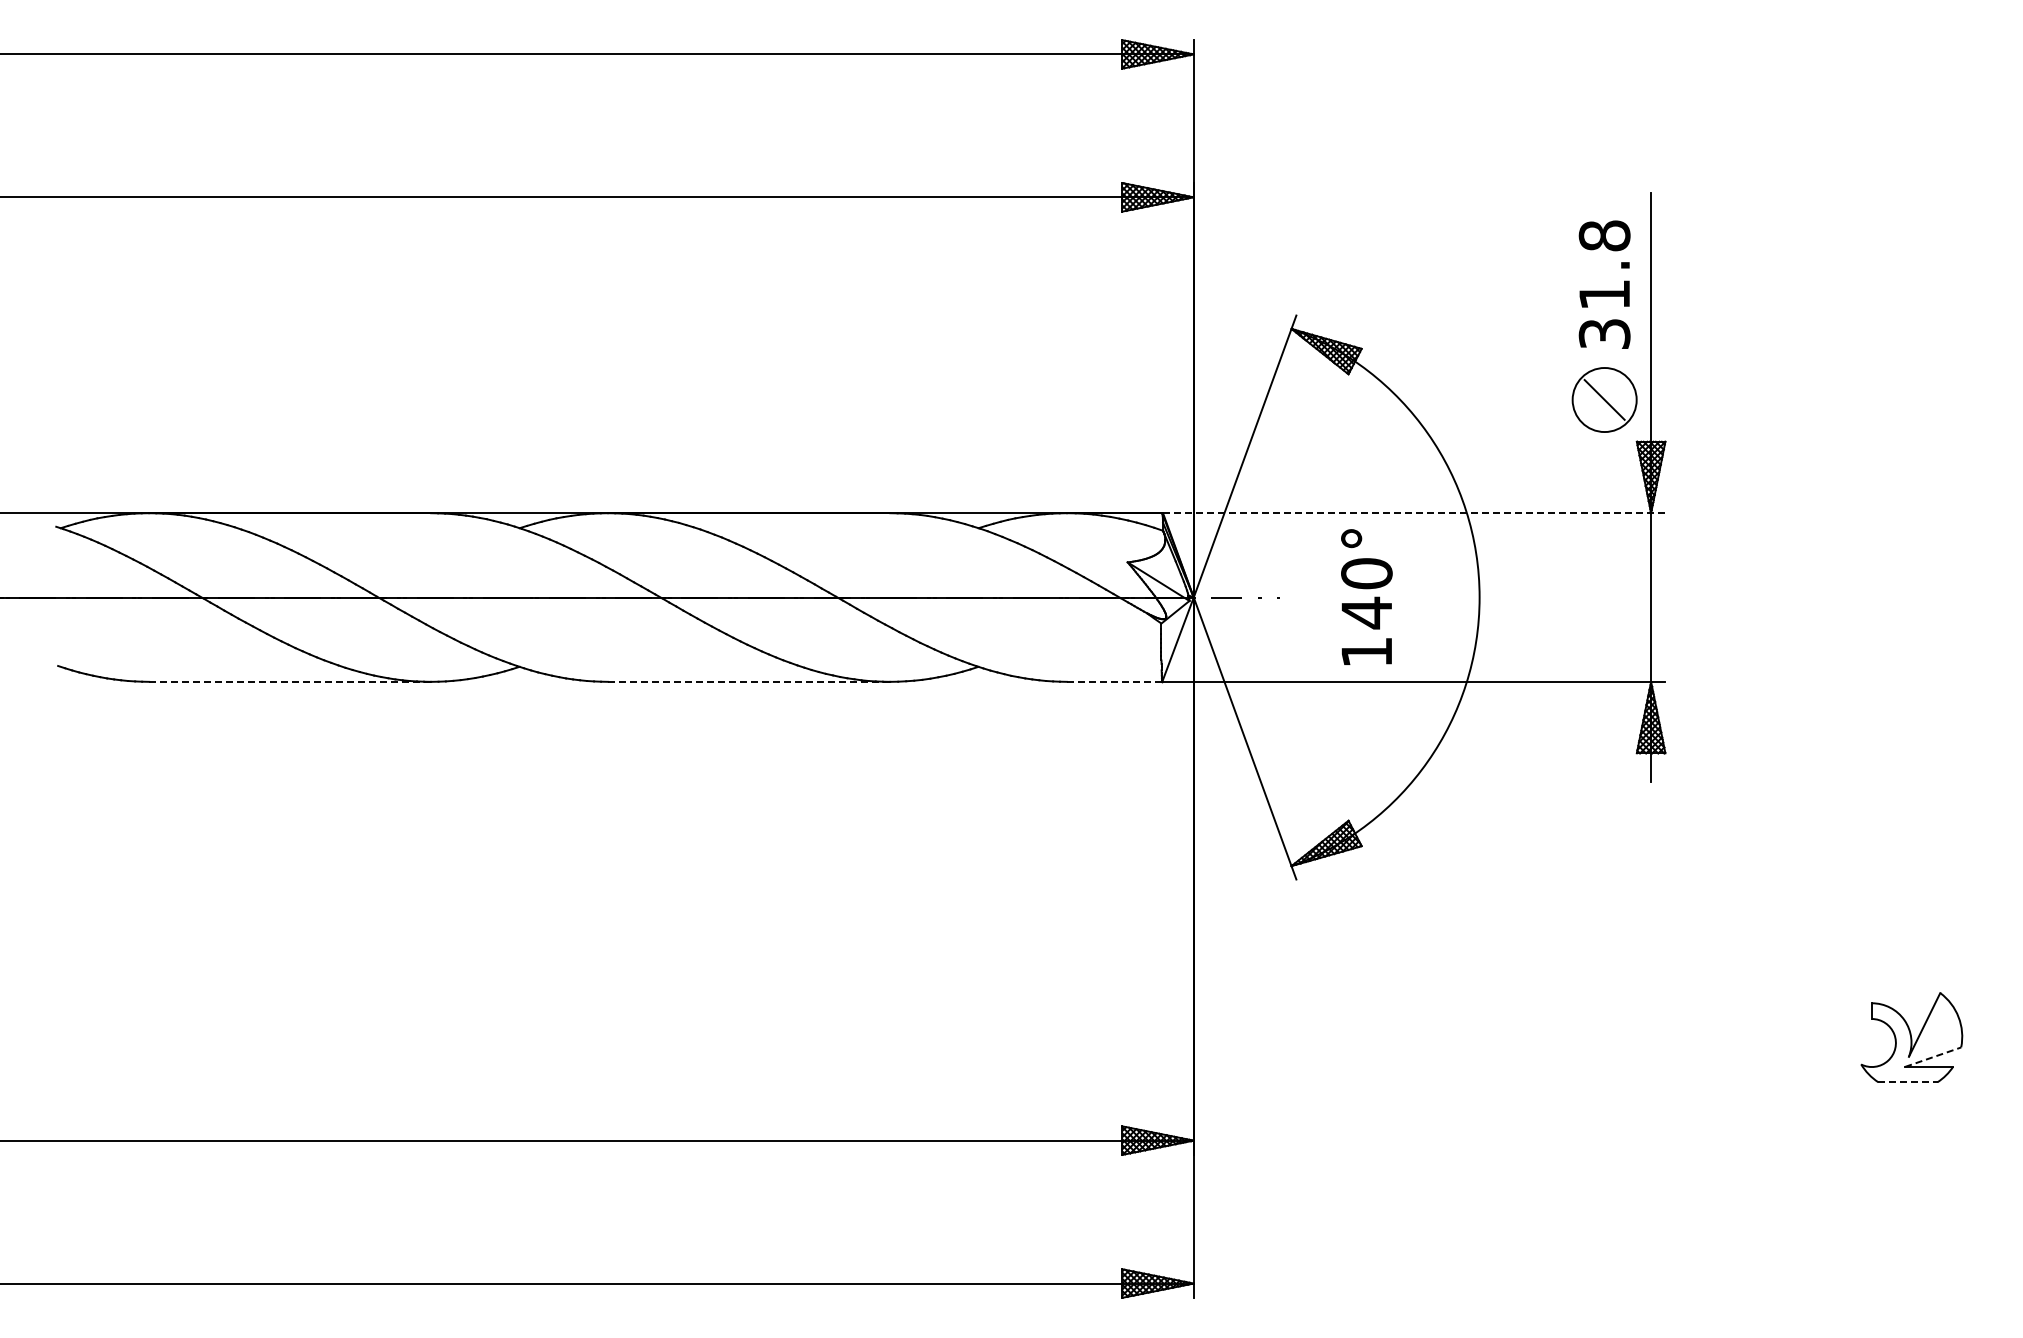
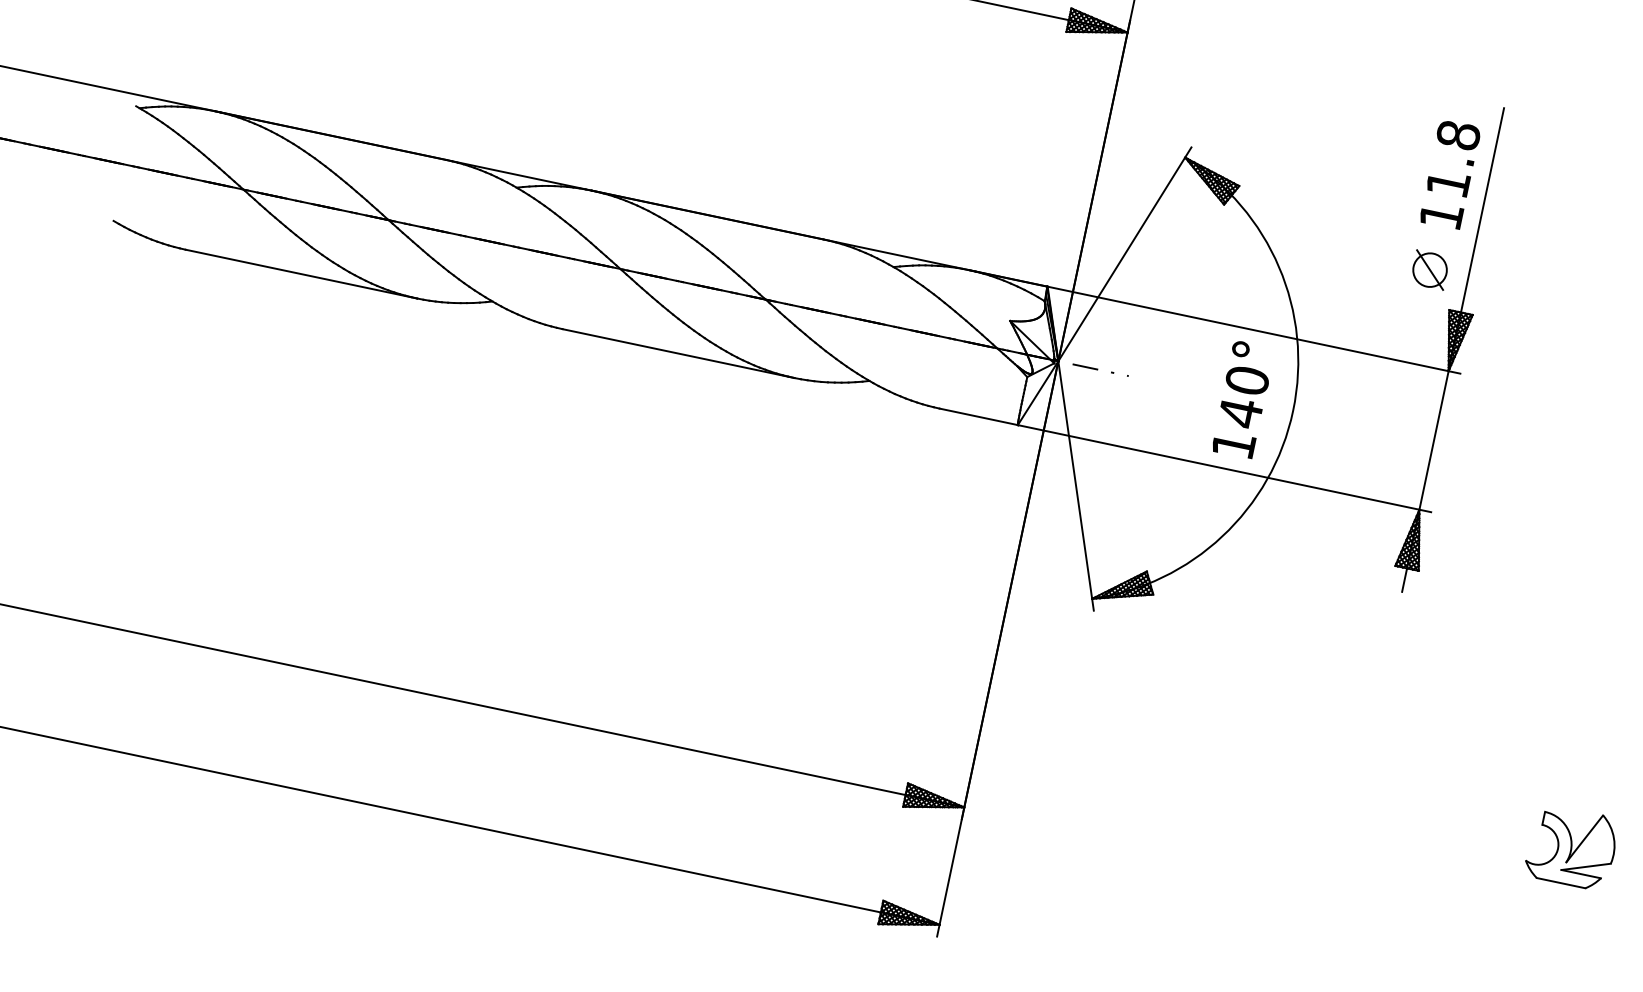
text: (1604, 333) -> (1441, 215), 31.8 -> 11.8
circle: (1604, 400) -> (1429, 270), size x0.62
line: (1413, 513) -> (1253, 330), dashed -> solid
text: (1366, 596) -> (1243, 399), moved
line: (290, 681) -> (301, 273), dashed -> solid
line: (749, 681) -> (678, 353), dashed -> solid
line: (1114, 681) -> (978, 416), dashed -> solid
line: (1933, 1057) -> (1586, 867), dashed -> solid
line: (1907, 1082) -> (1560, 883), dashed -> solid

